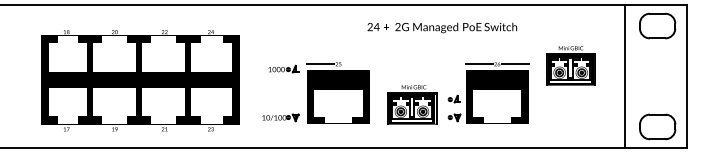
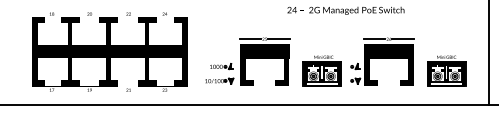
line: (356, 64) -> (278, 39), added
part: (570, 65) -> (446, 70), moved
part: (283, 68) -> (221, 66), moved

